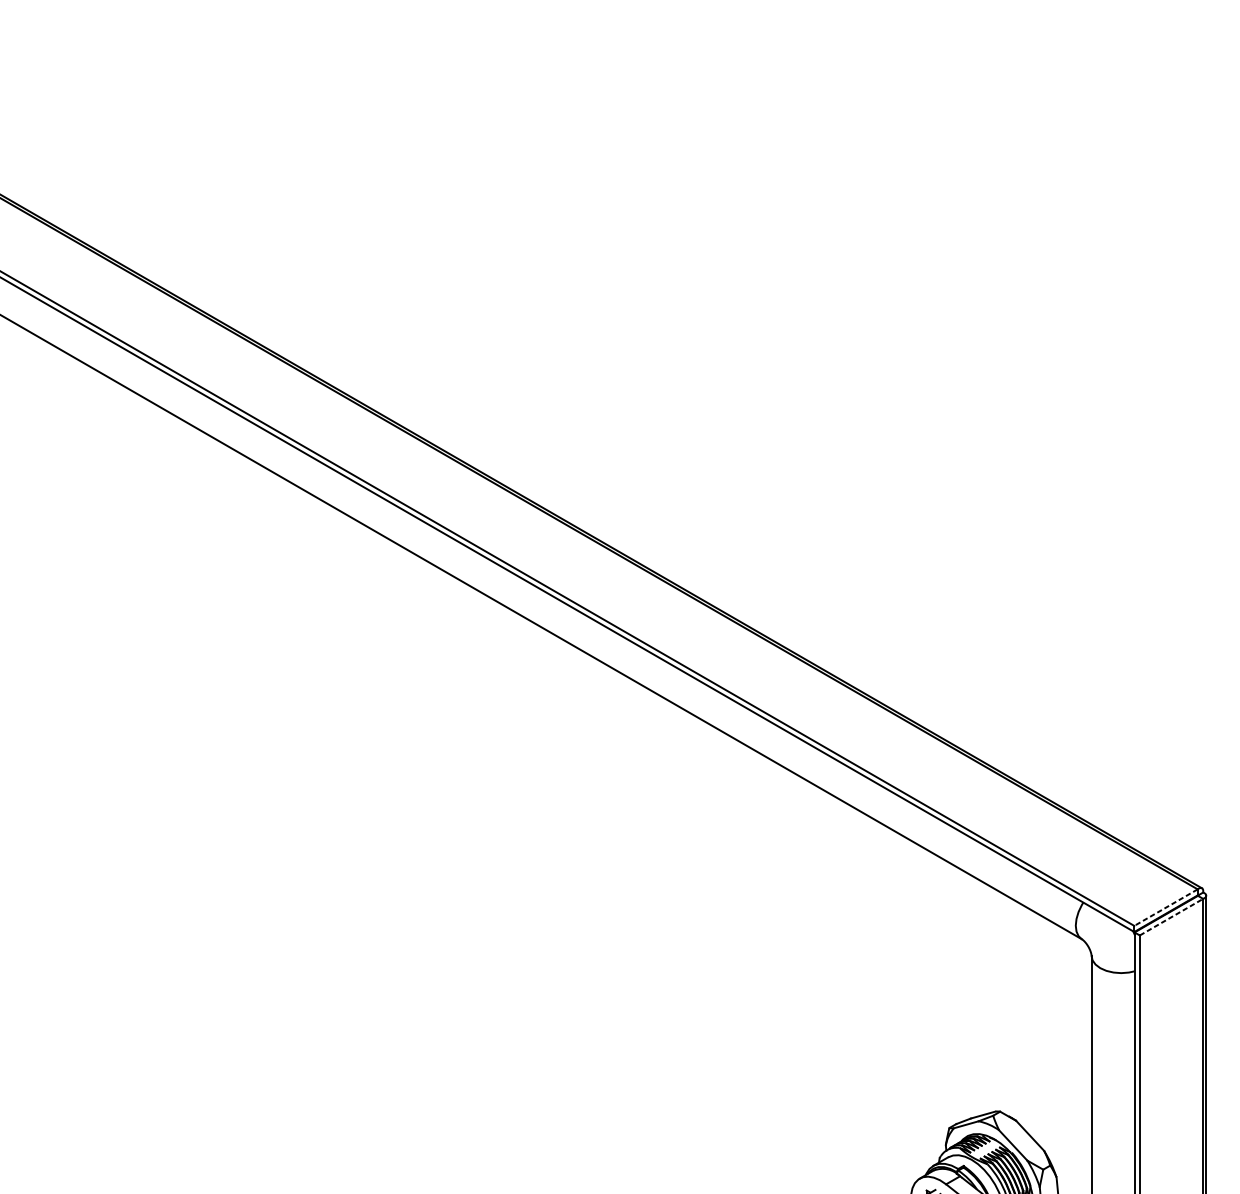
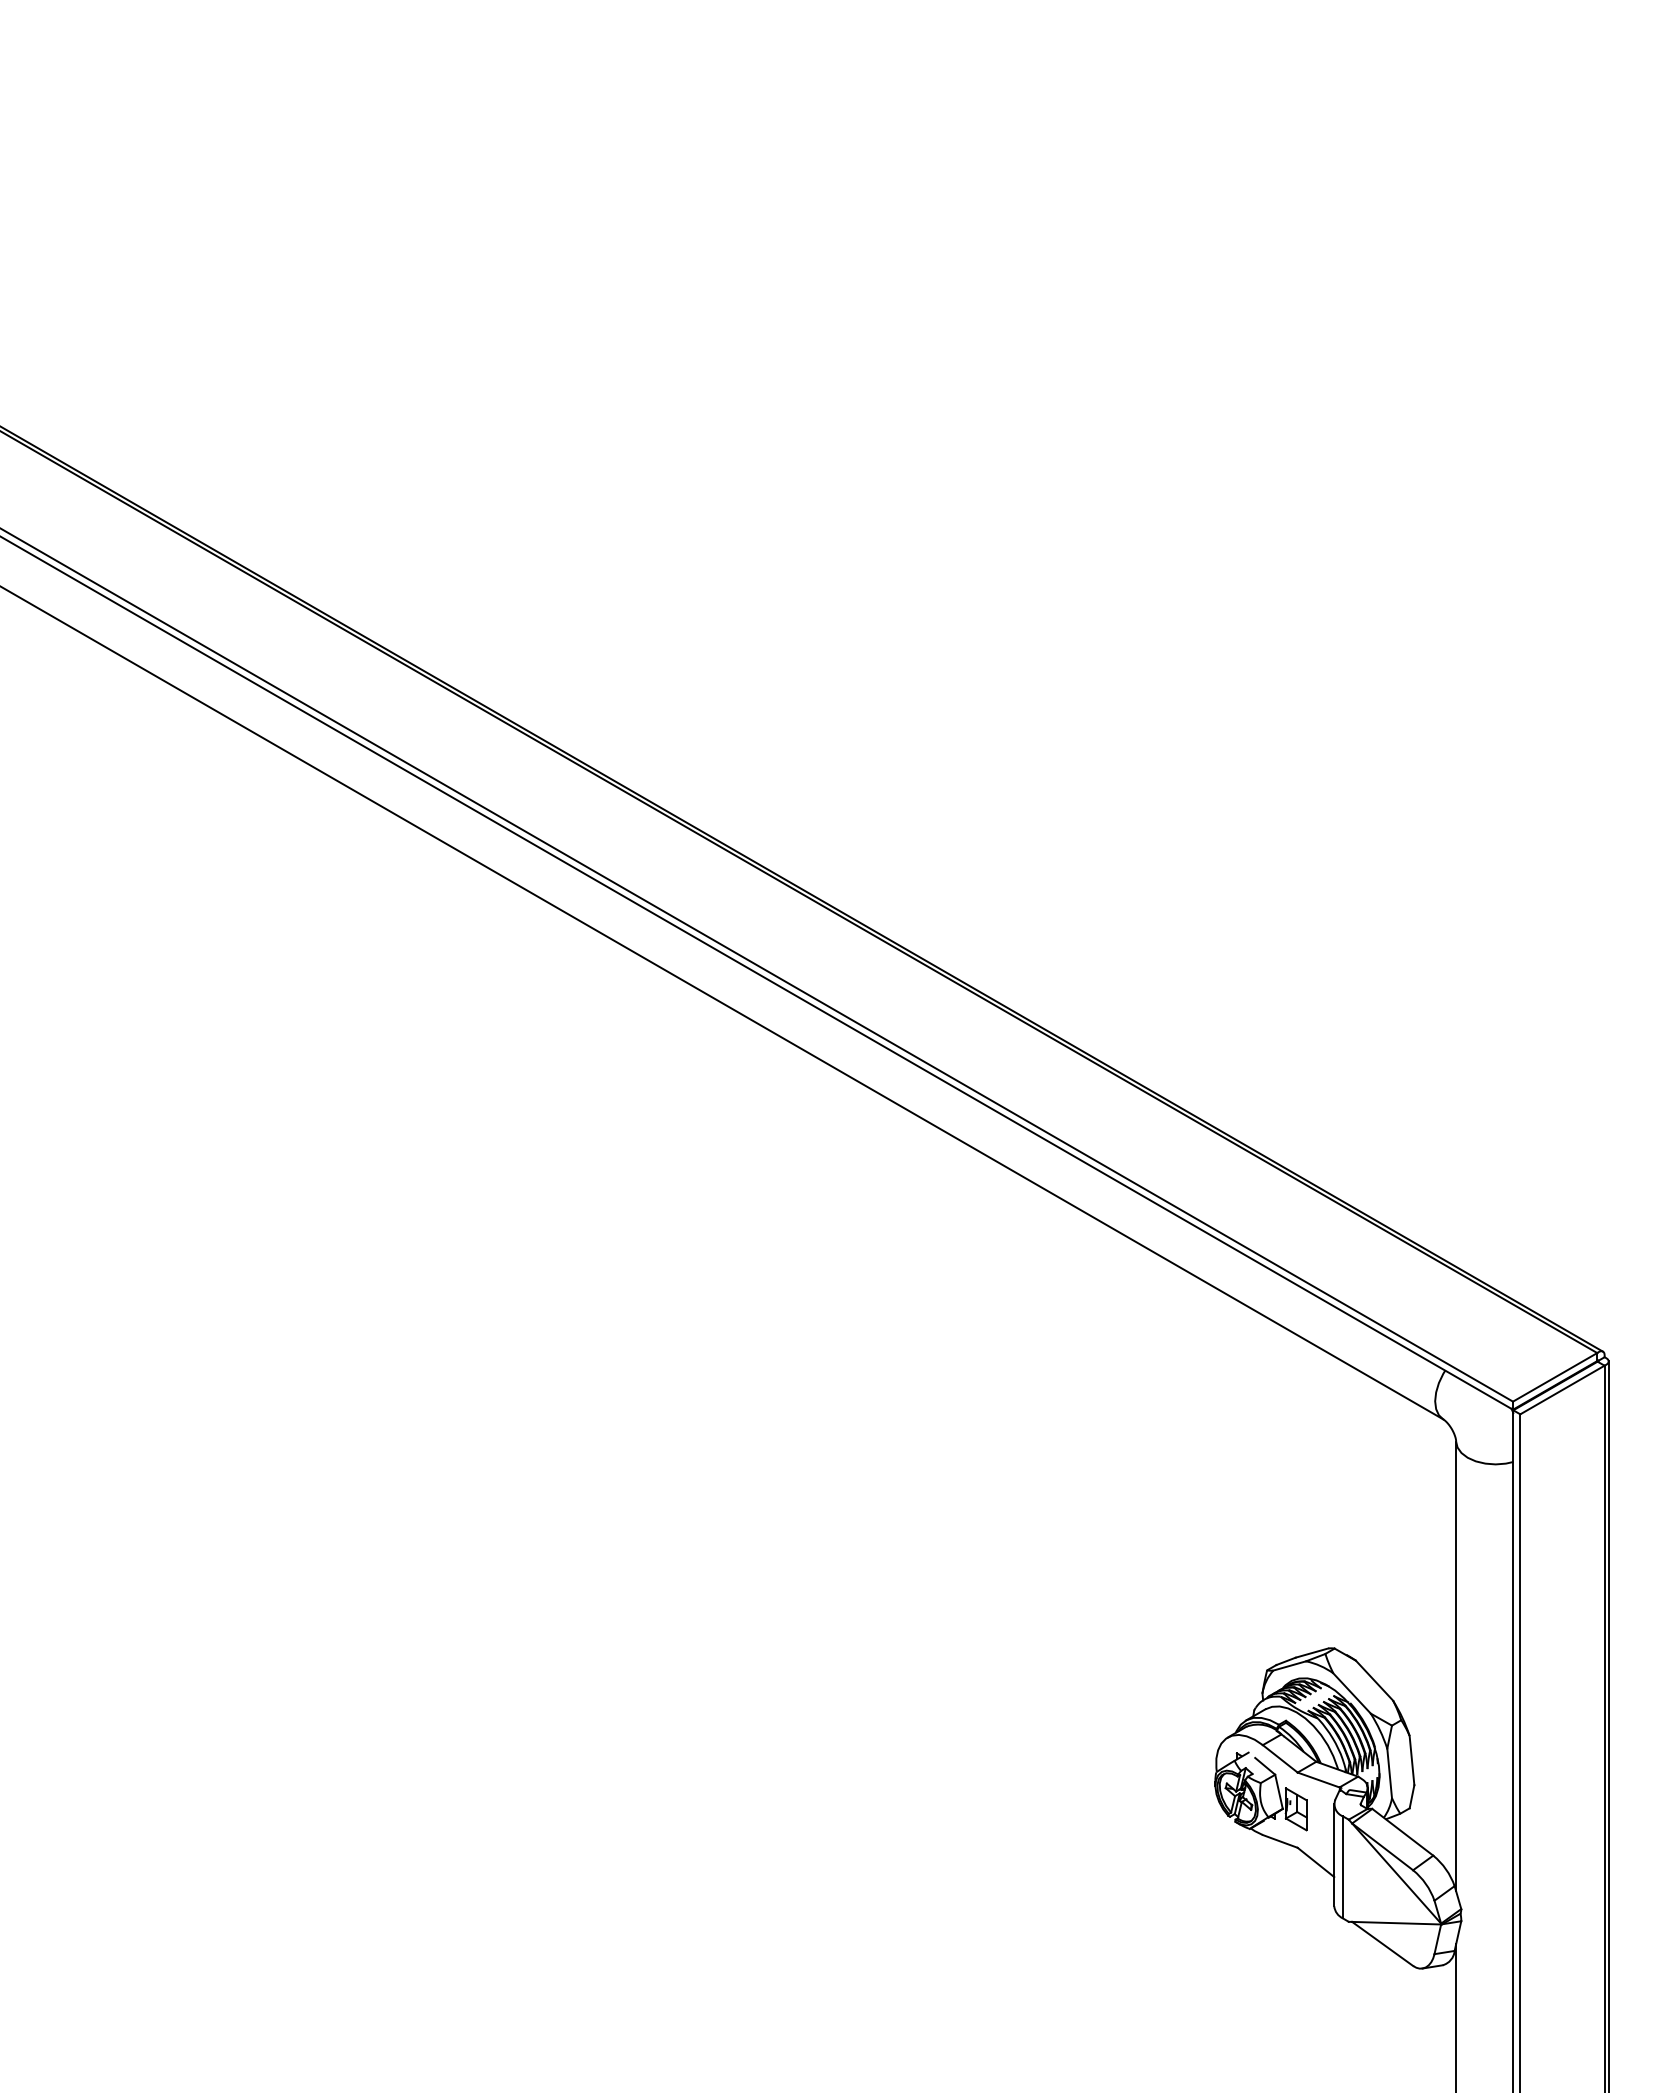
line: (1166, 907) -> (1555, 1377), dashed -> solid
line: (1171, 917) -> (1562, 1390), dashed -> solid

